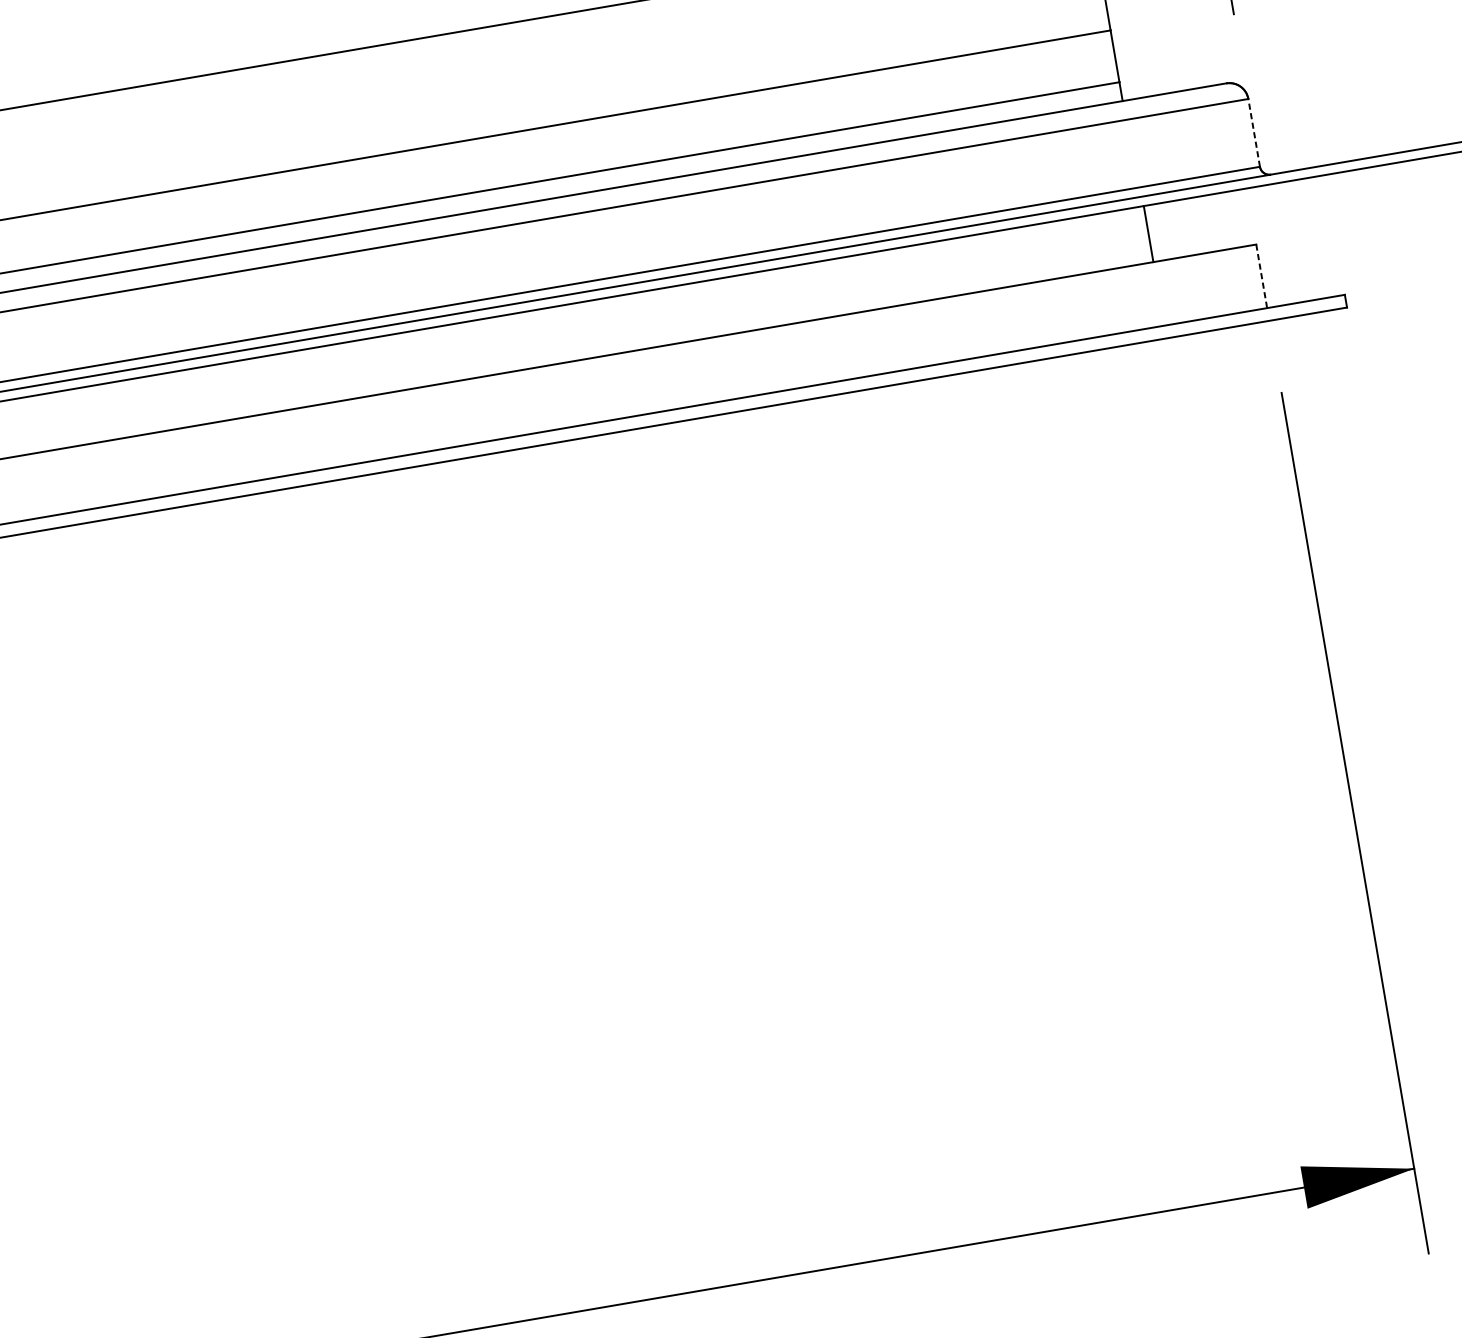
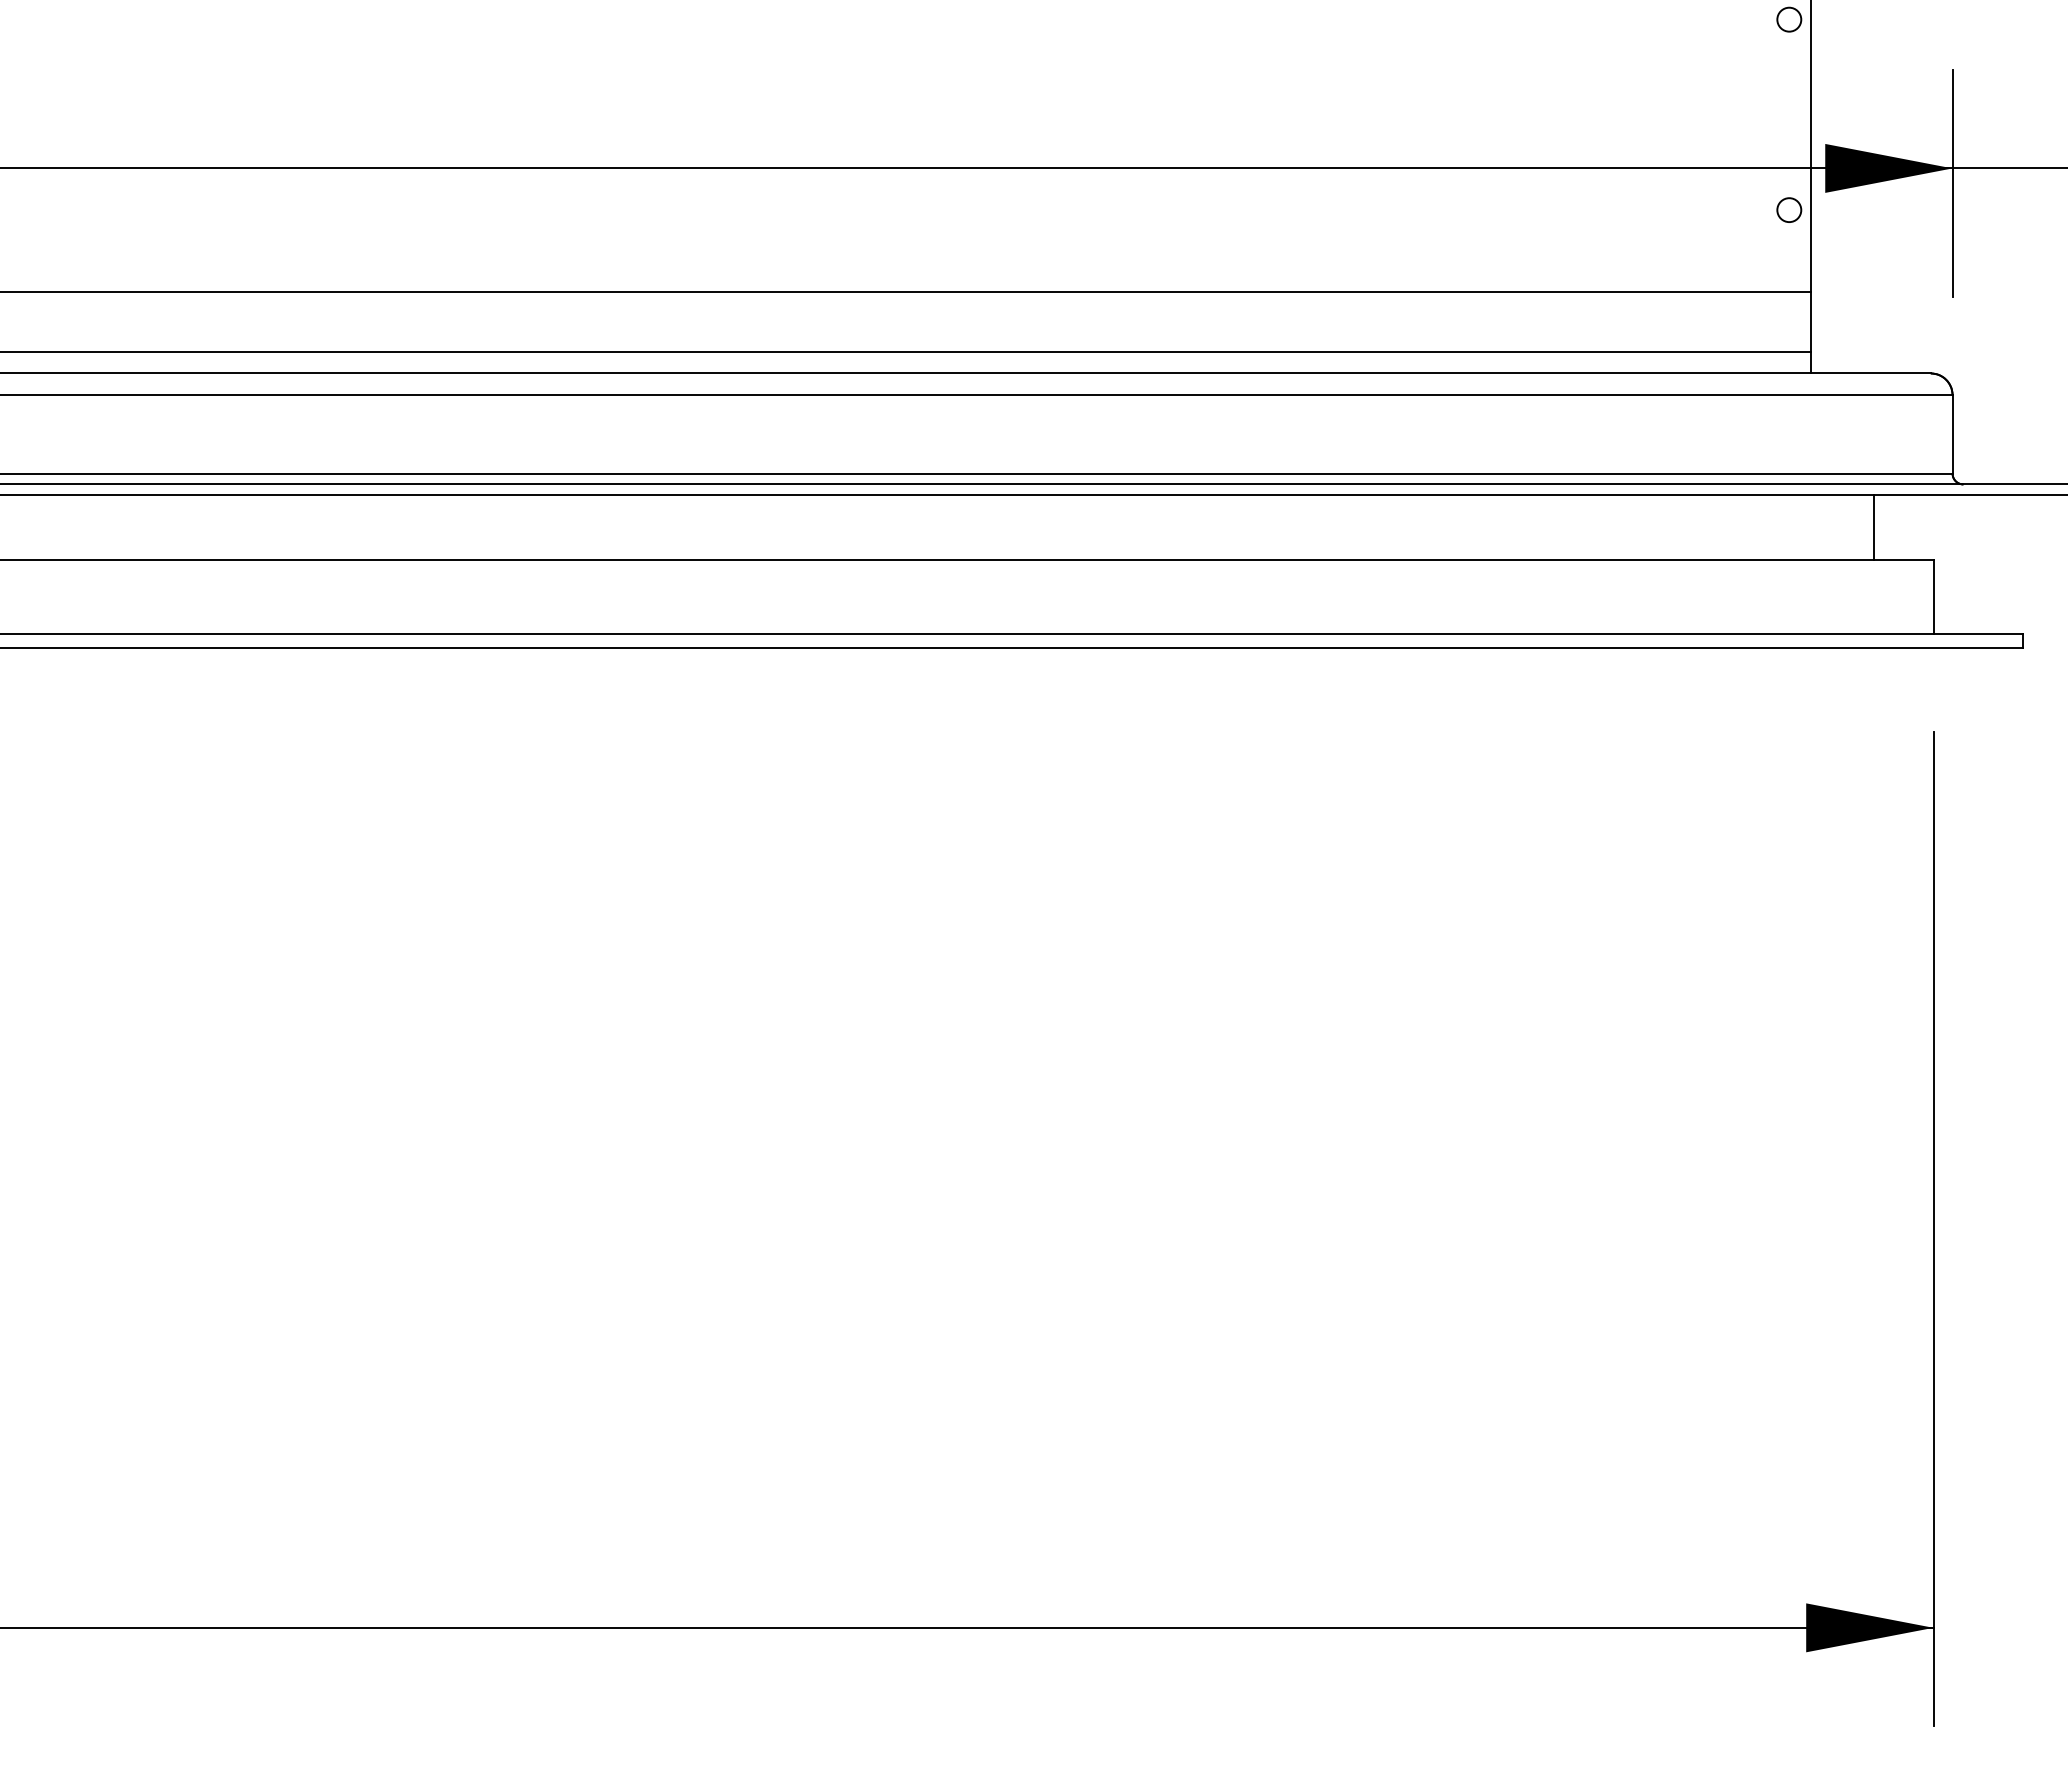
line: (1253, 132) -> (1952, 433), dashed -> solid
line: (1148, 233) -> (1873, 527), moved
line: (1261, 276) -> (1933, 596), dashed -> solid

